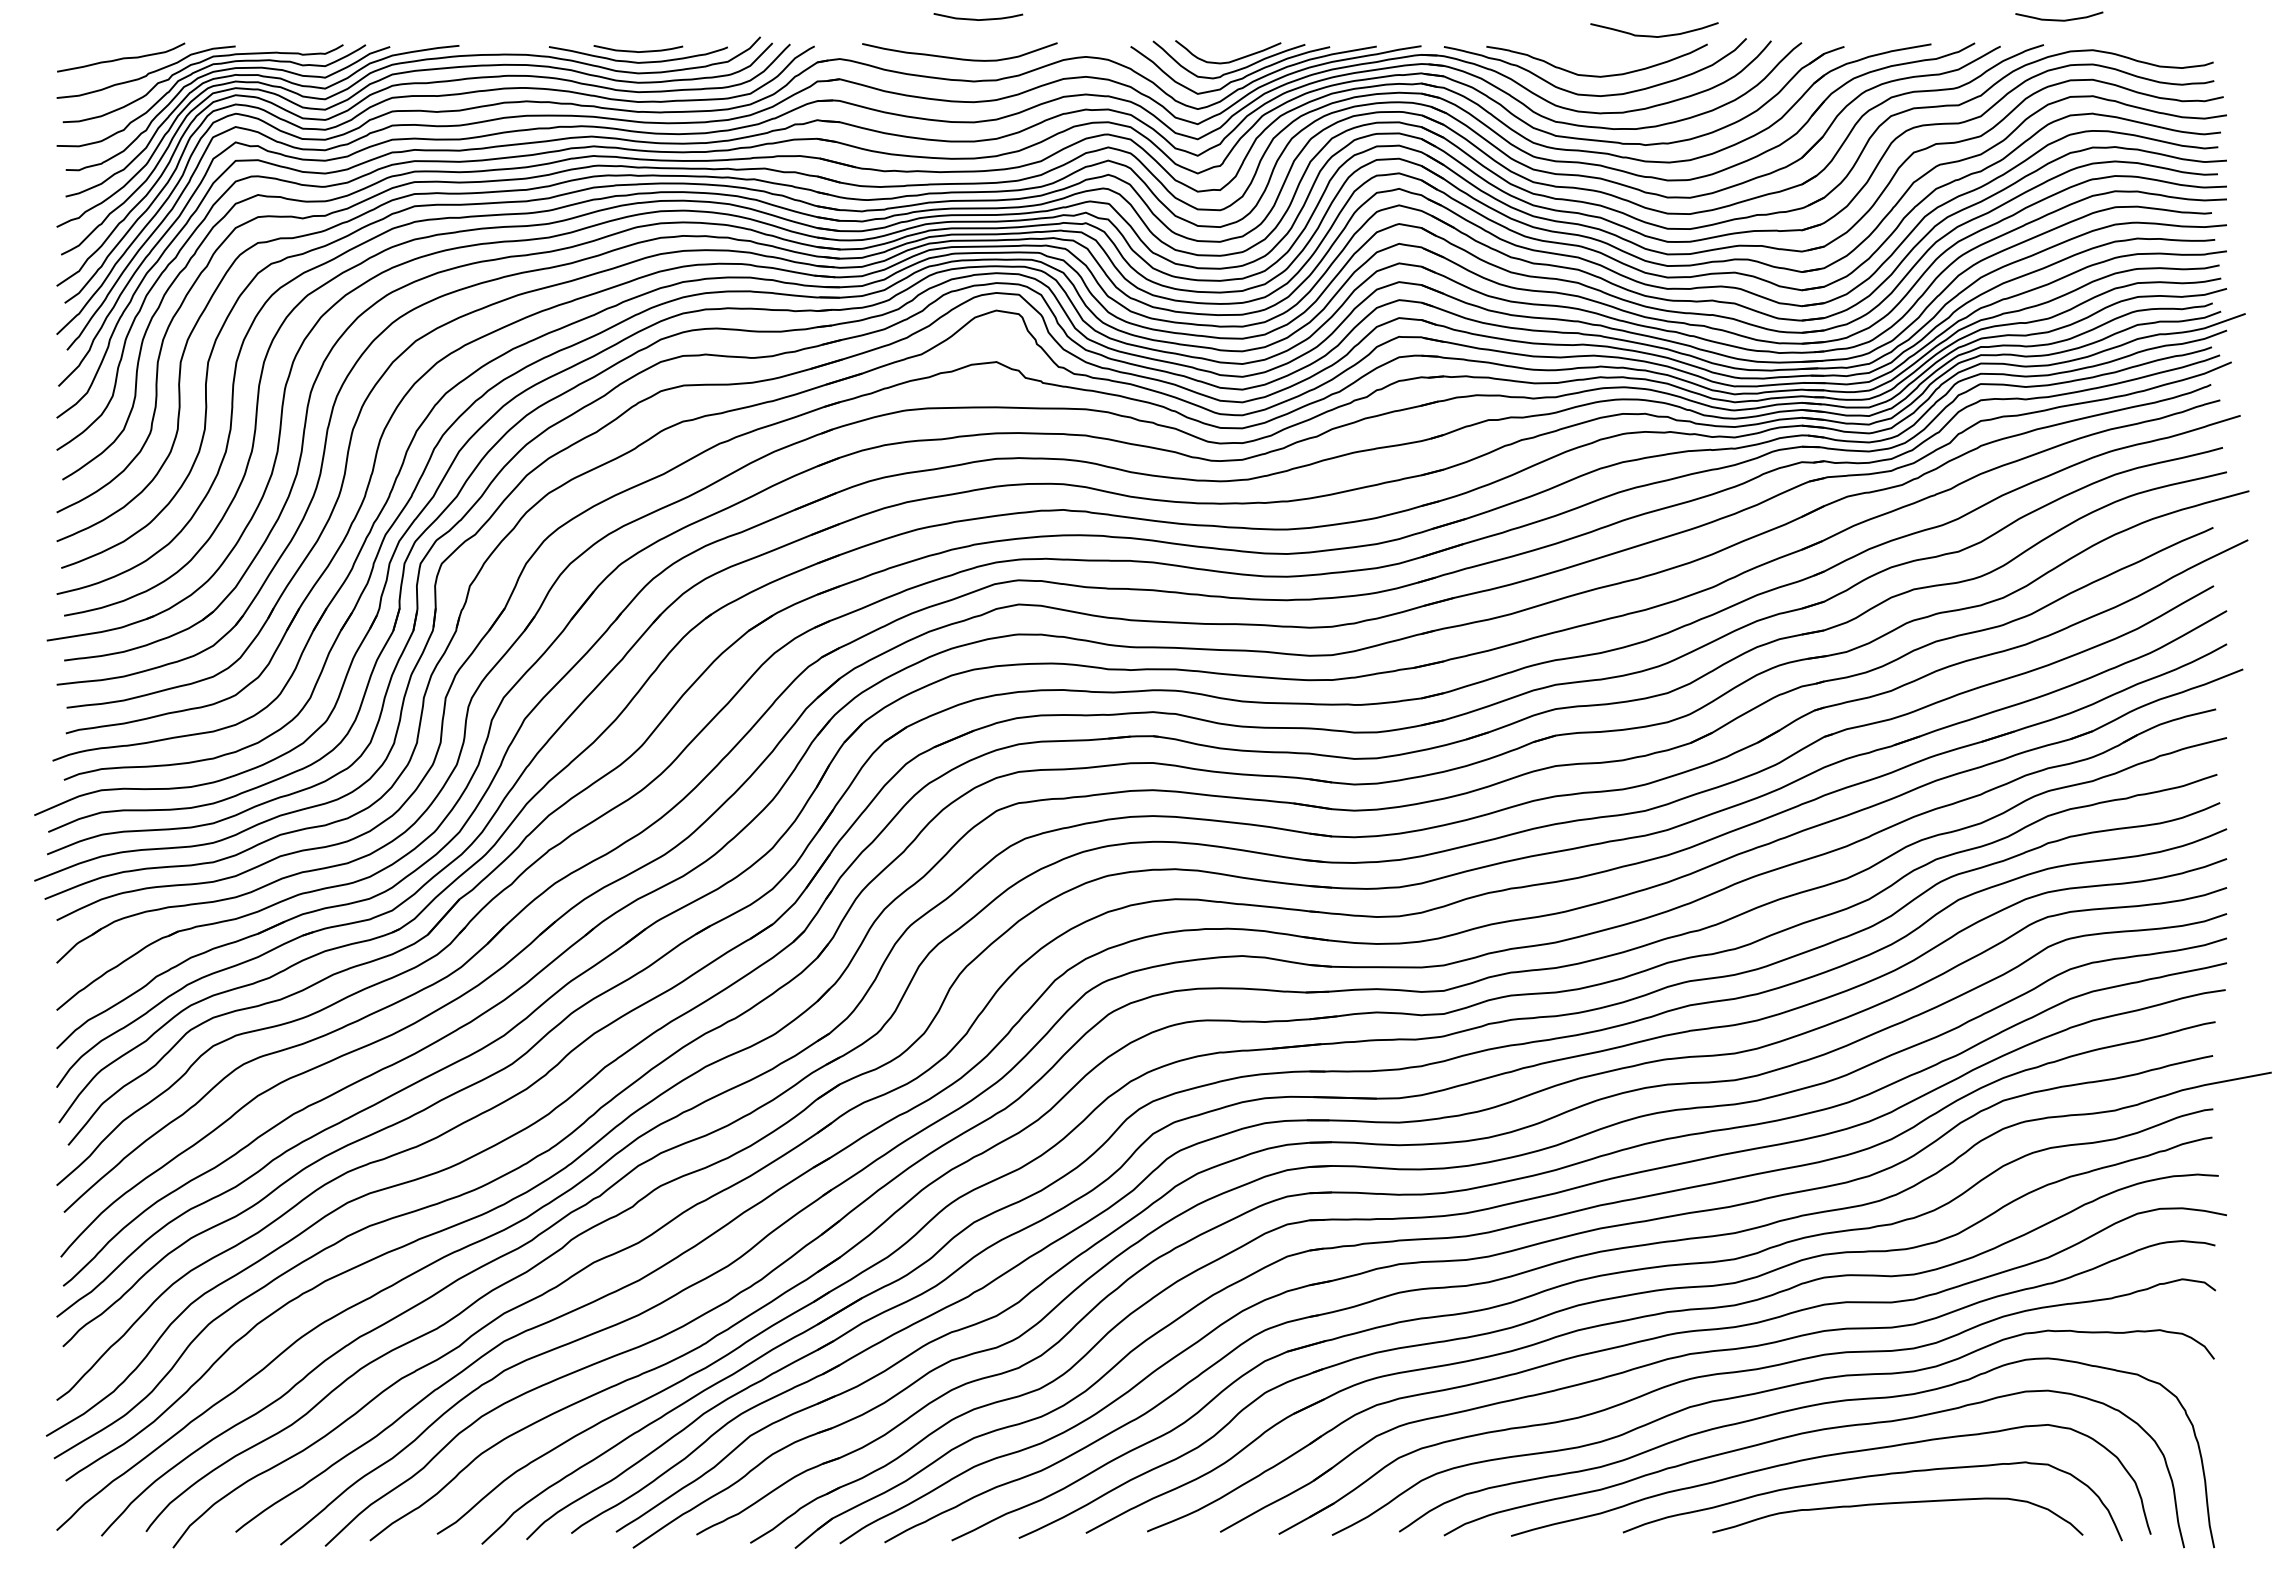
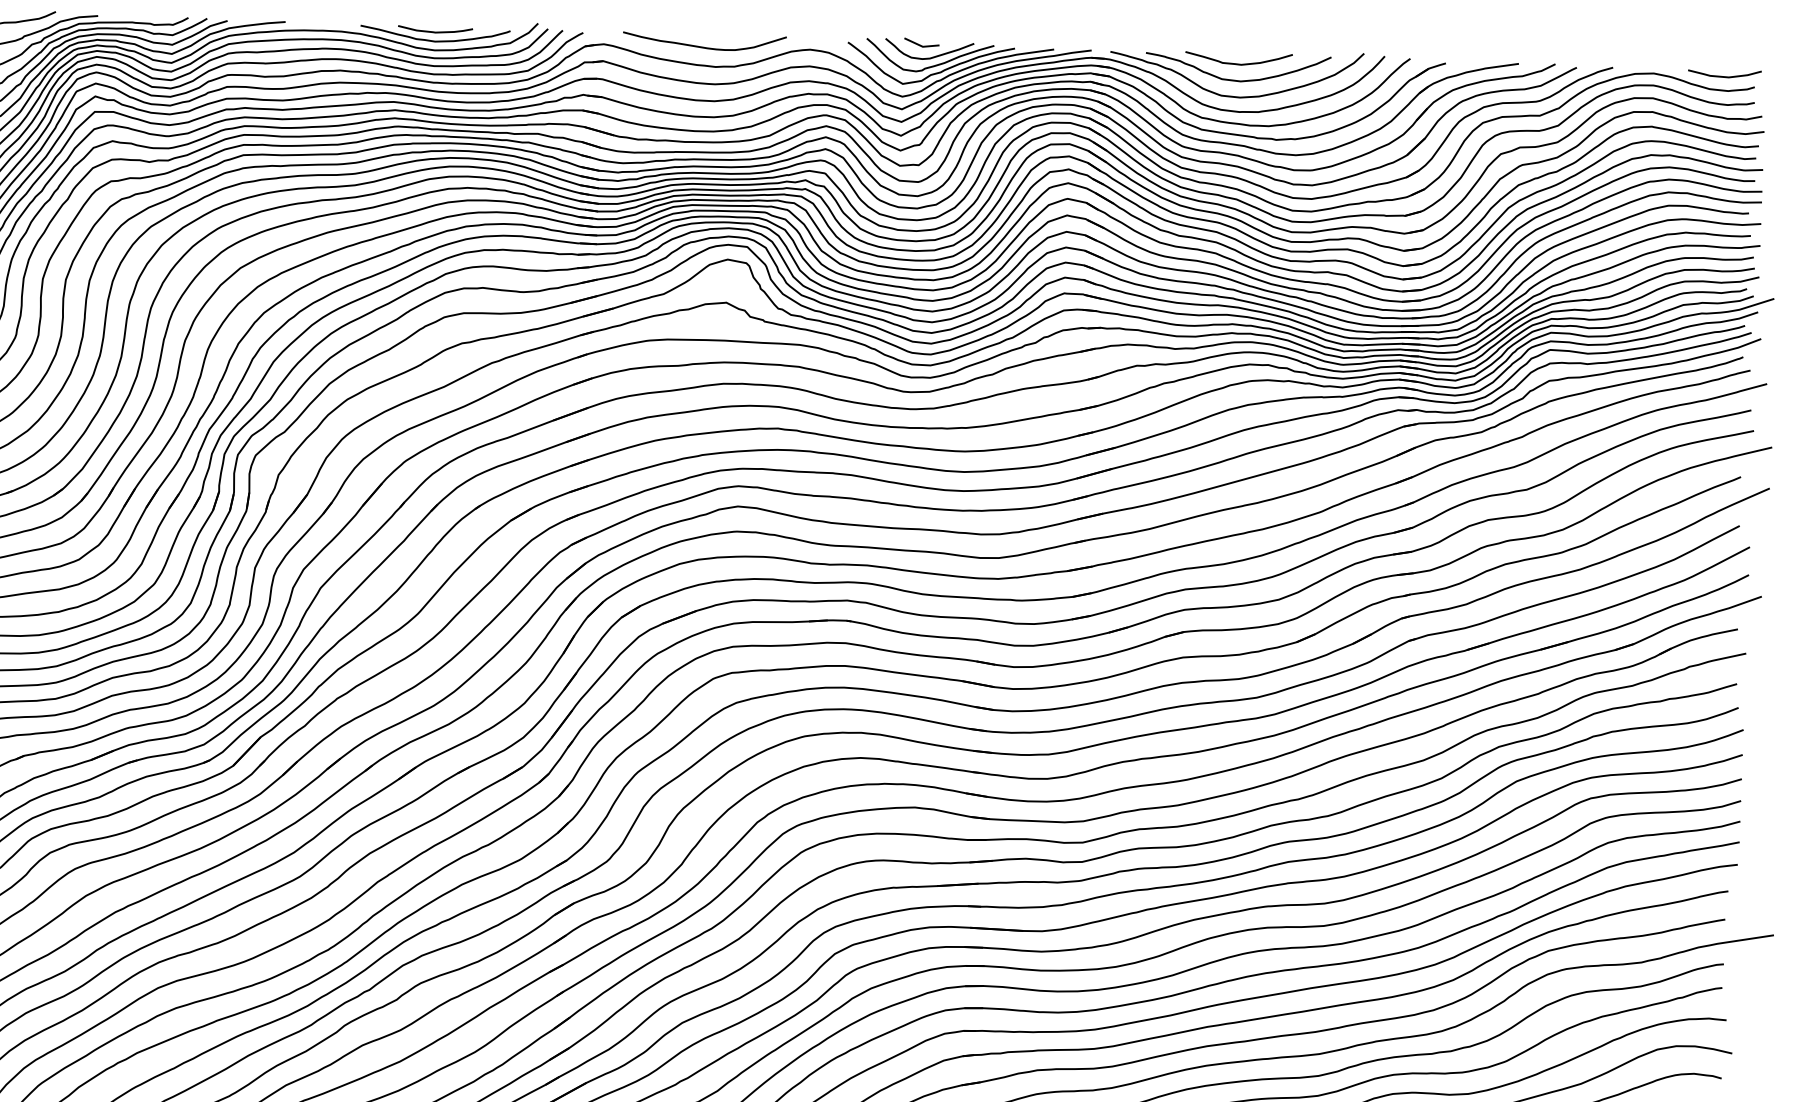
curve: (978, 19) -> (721, 15), removed
curve: (2059, 19) -> (1724, 76), moved
curve: (1654, 35) -> (1238, 63), moved
line: (1217, 46) -> (920, 44), added

